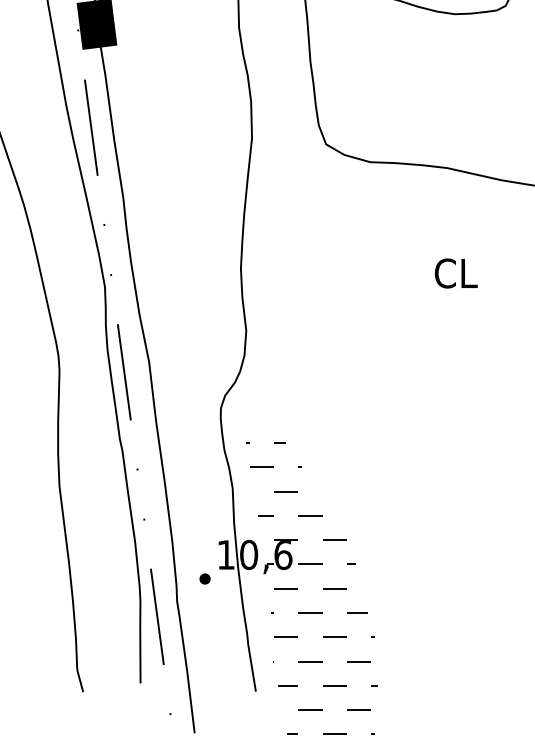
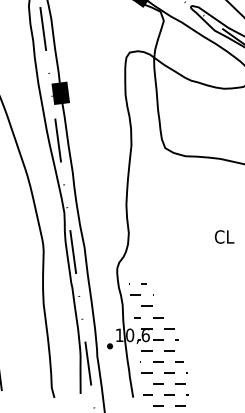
text: (456, 272) -> (224, 236), moved

